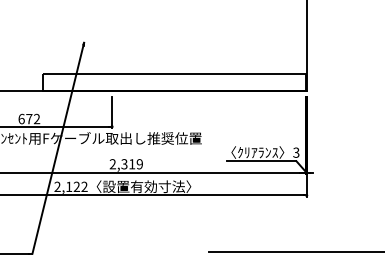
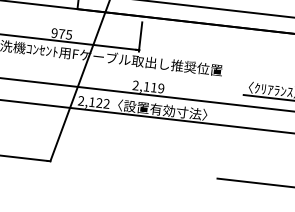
text: (29, 118) -> (62, 33), 672 -> 975
text: (124, 164) -> (146, 87), 2,319 -> 2,119

